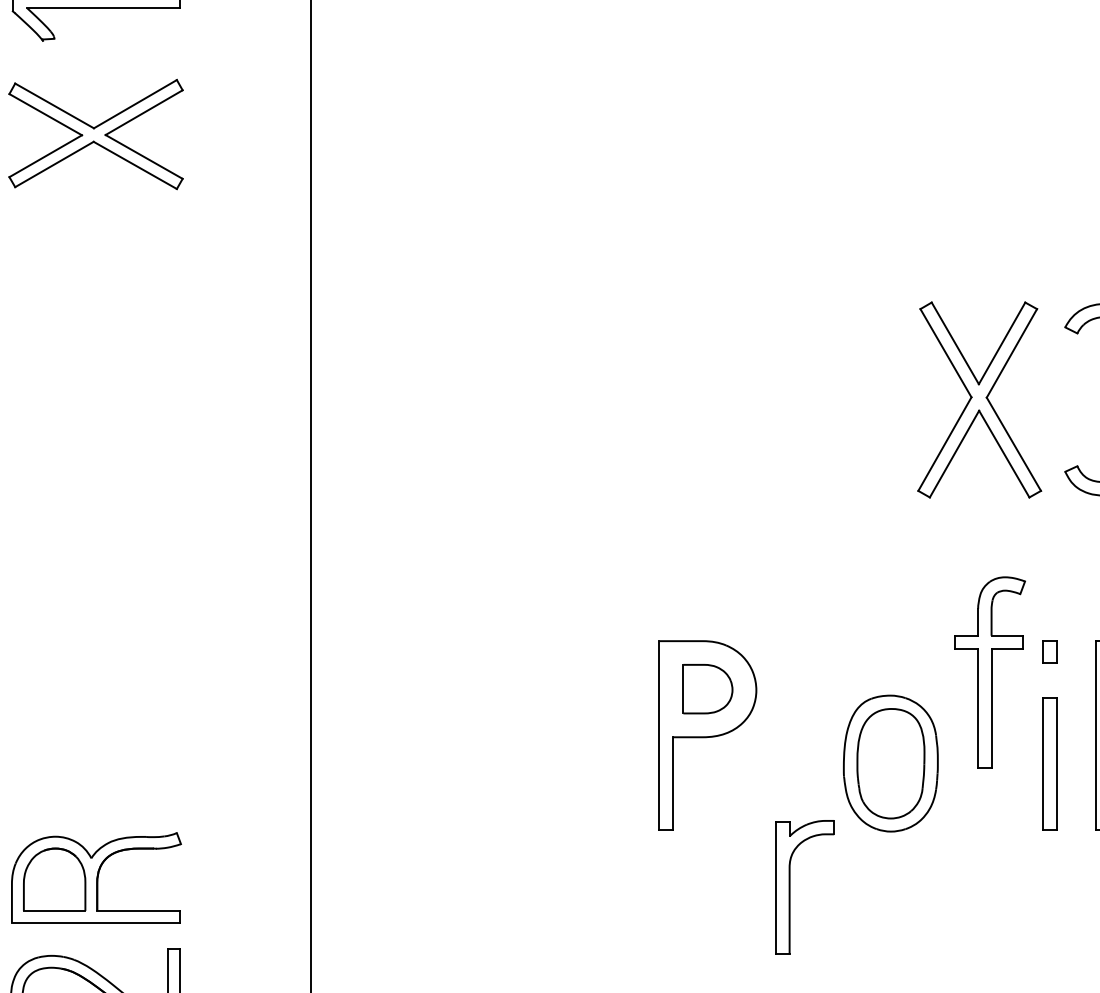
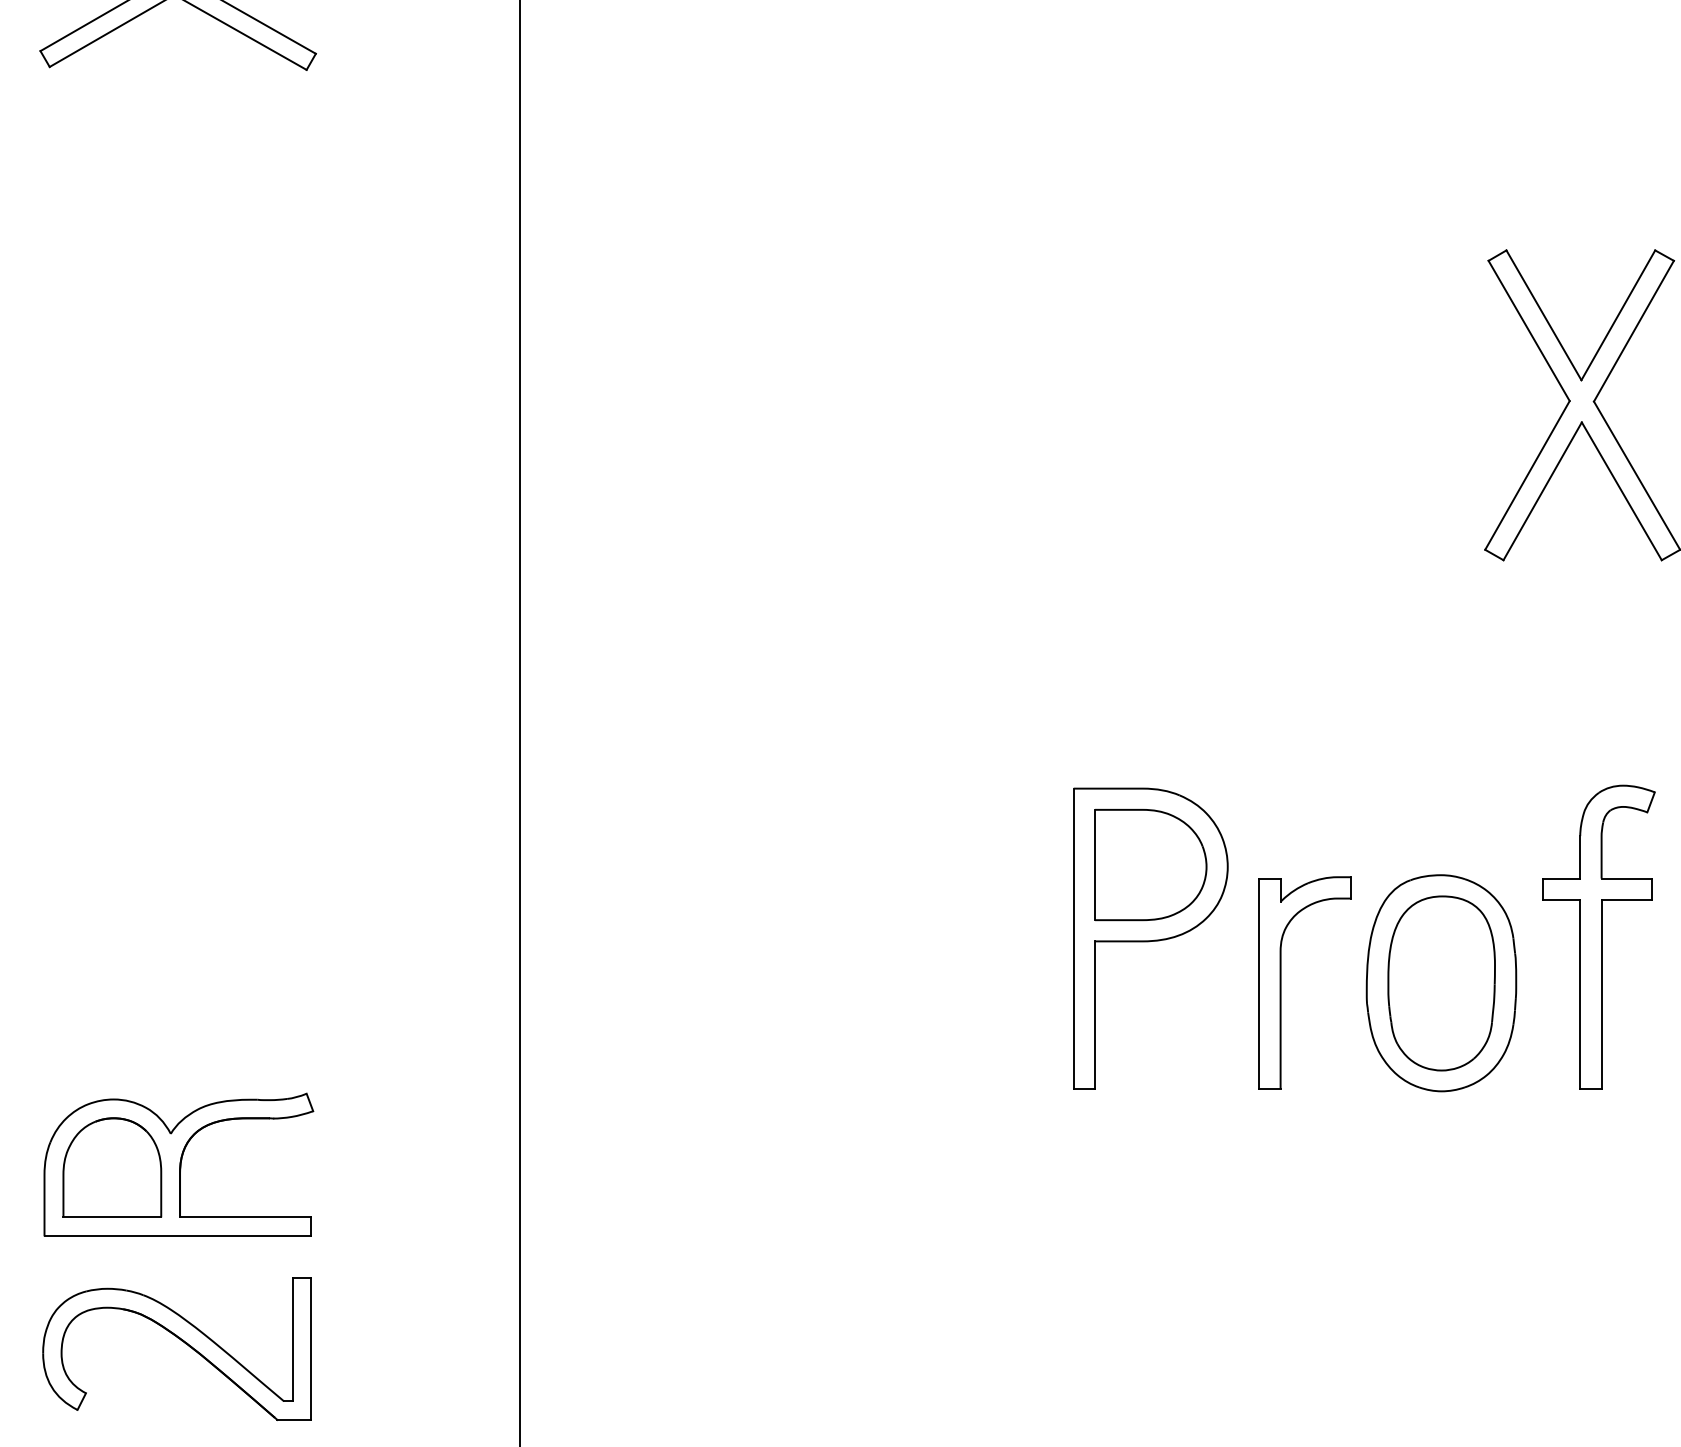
part: (989, 672) -> (1598, 936), moved
part: (707, 688) -> (1150, 863), size x1.43
part: (790, 887) -> (1281, 983), moved

